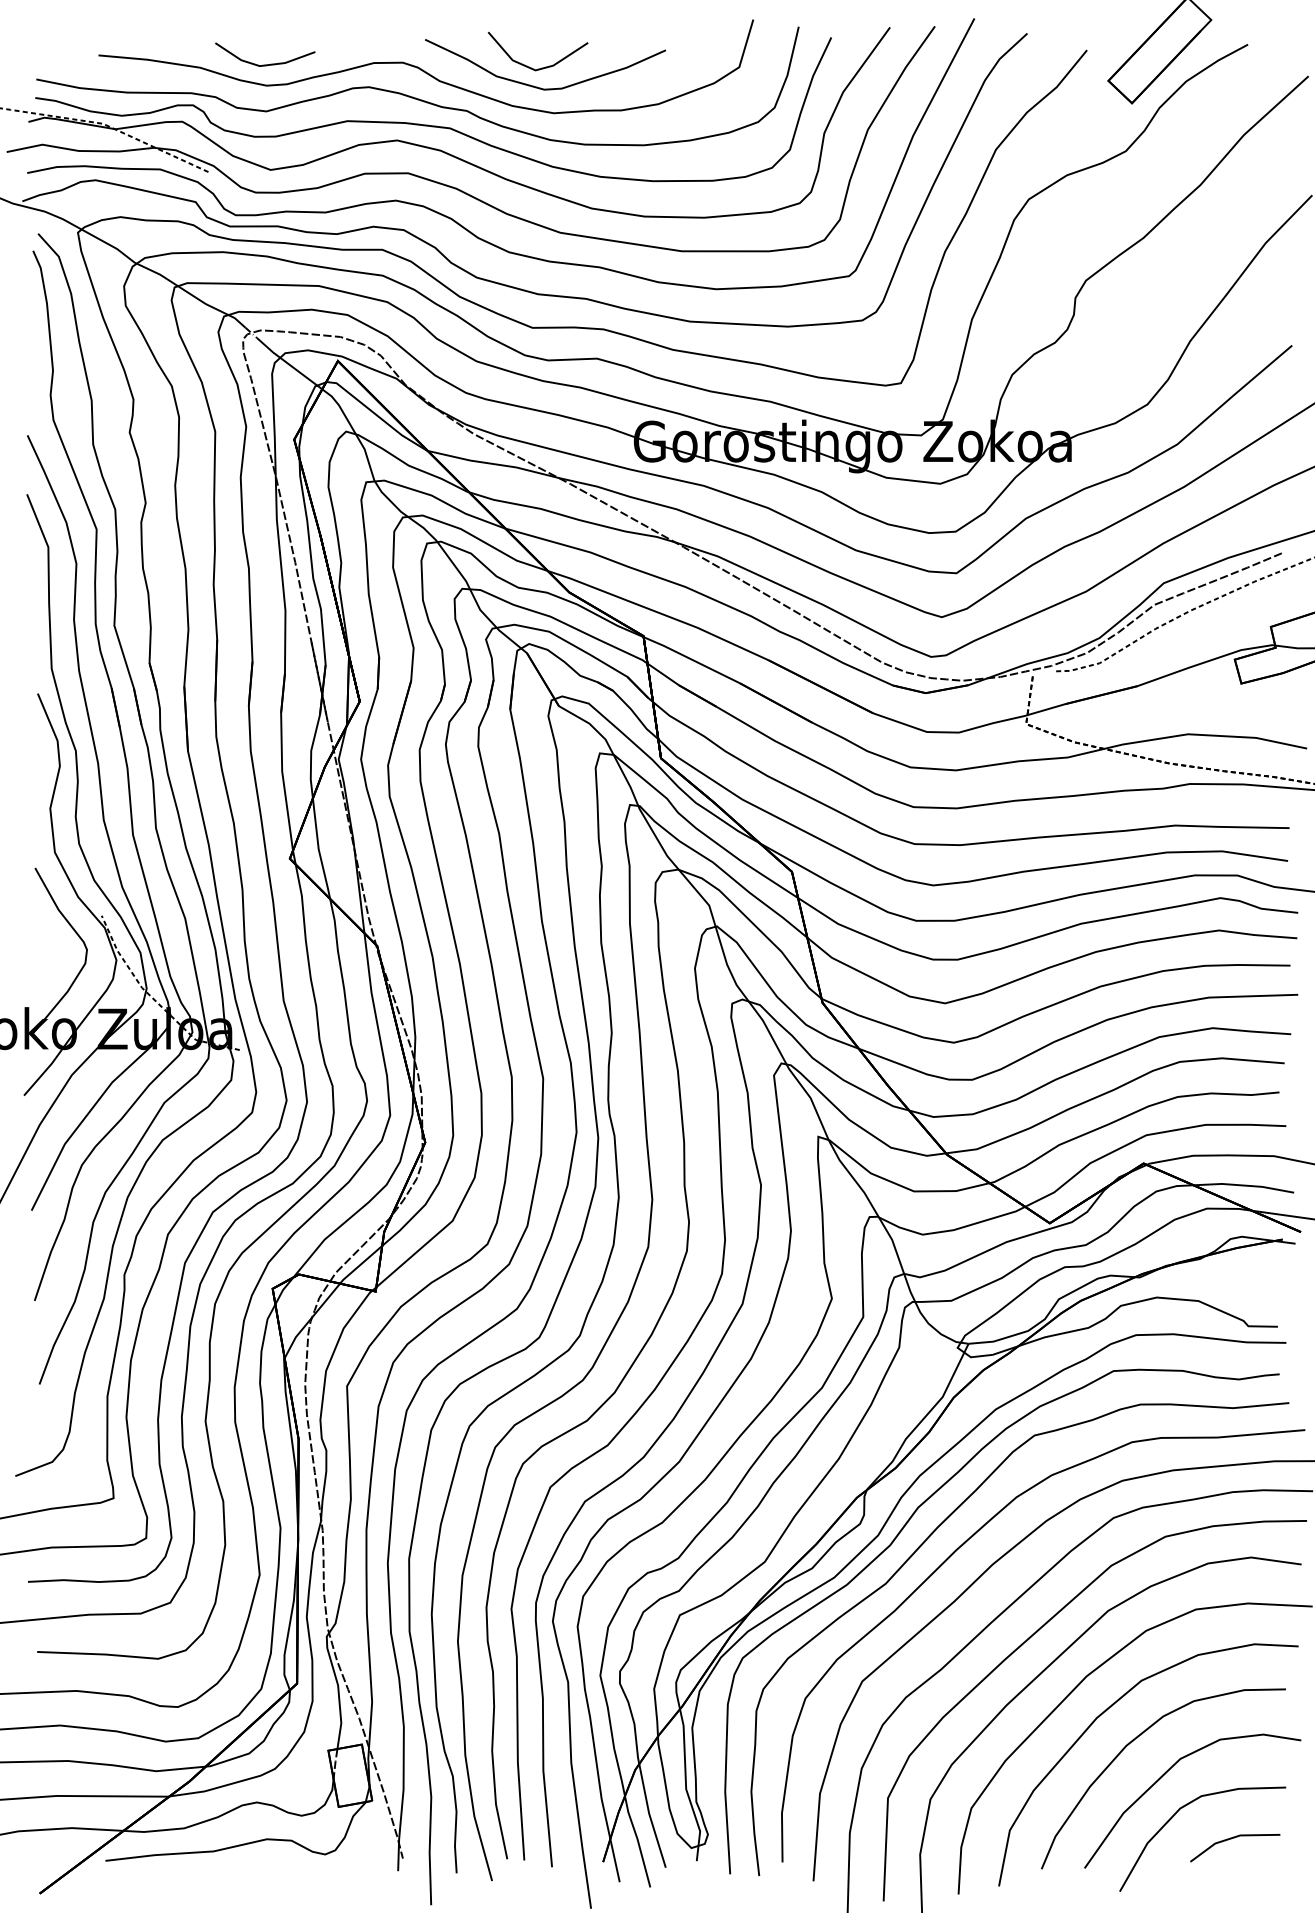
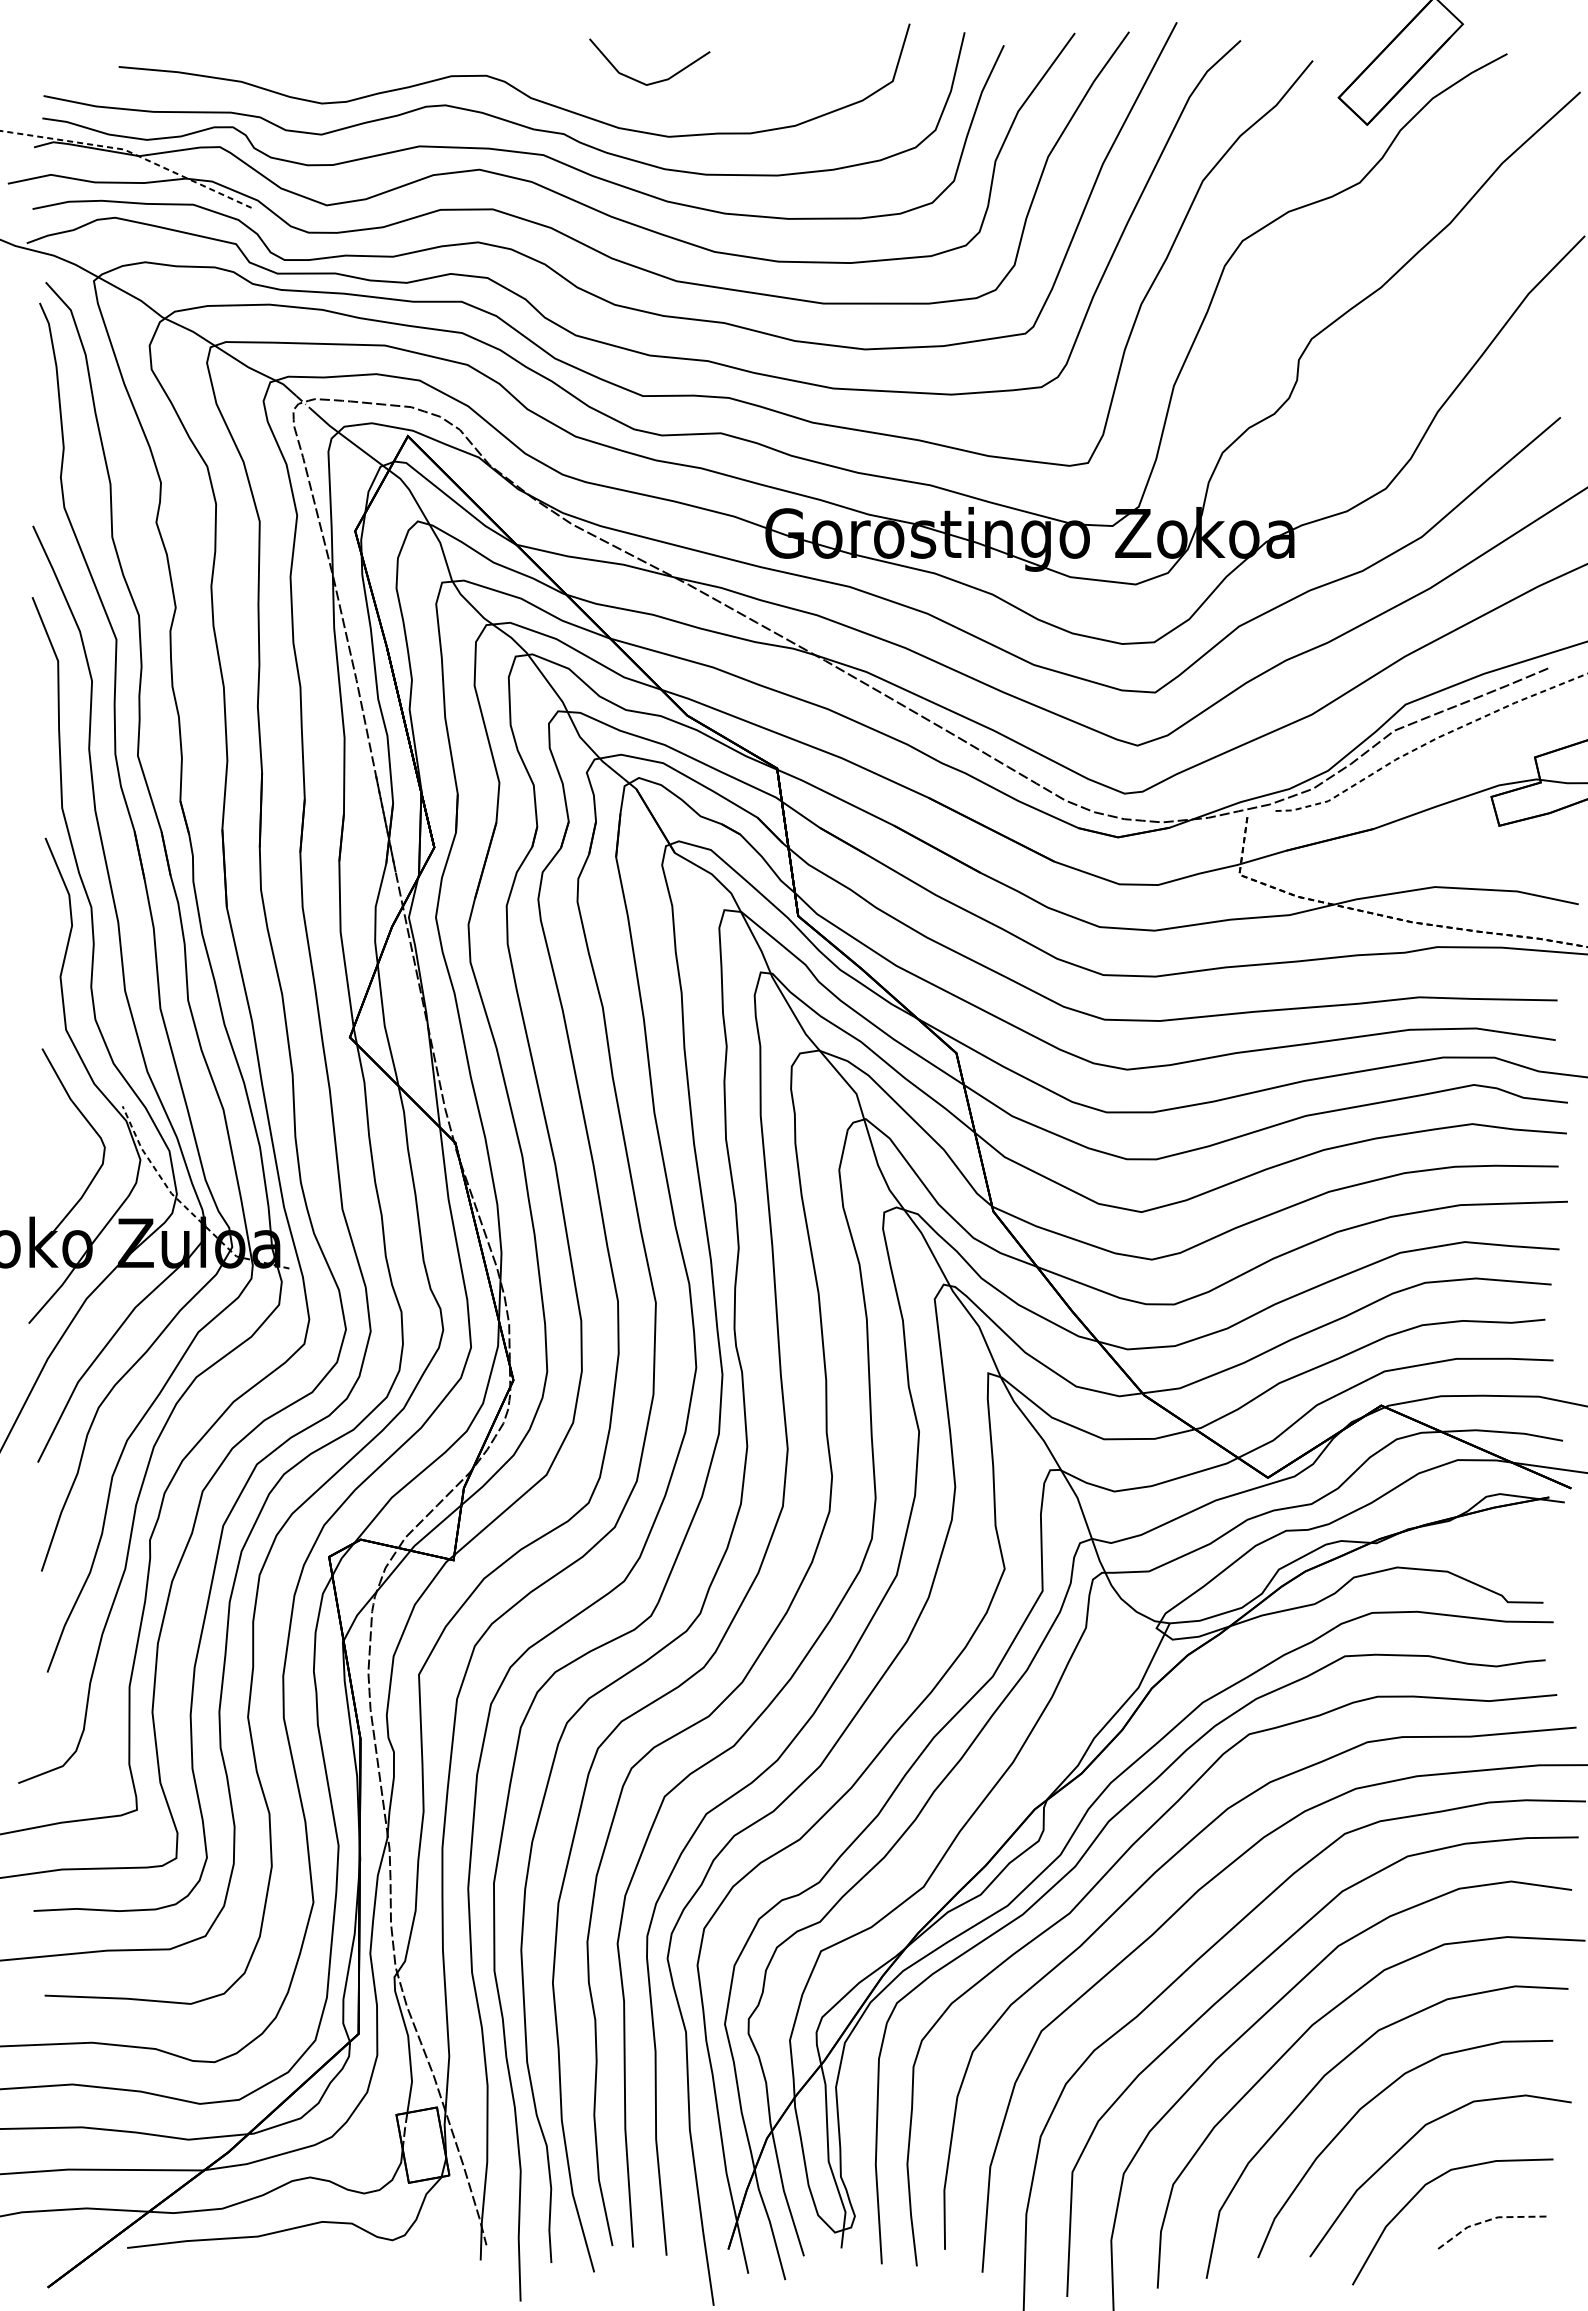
line: (267, 64) -> (322, 77), removed
curve: (539, 87) -> (651, 105), removed
line: (1231, 1838) -> (1487, 2220), solid -> dashed

